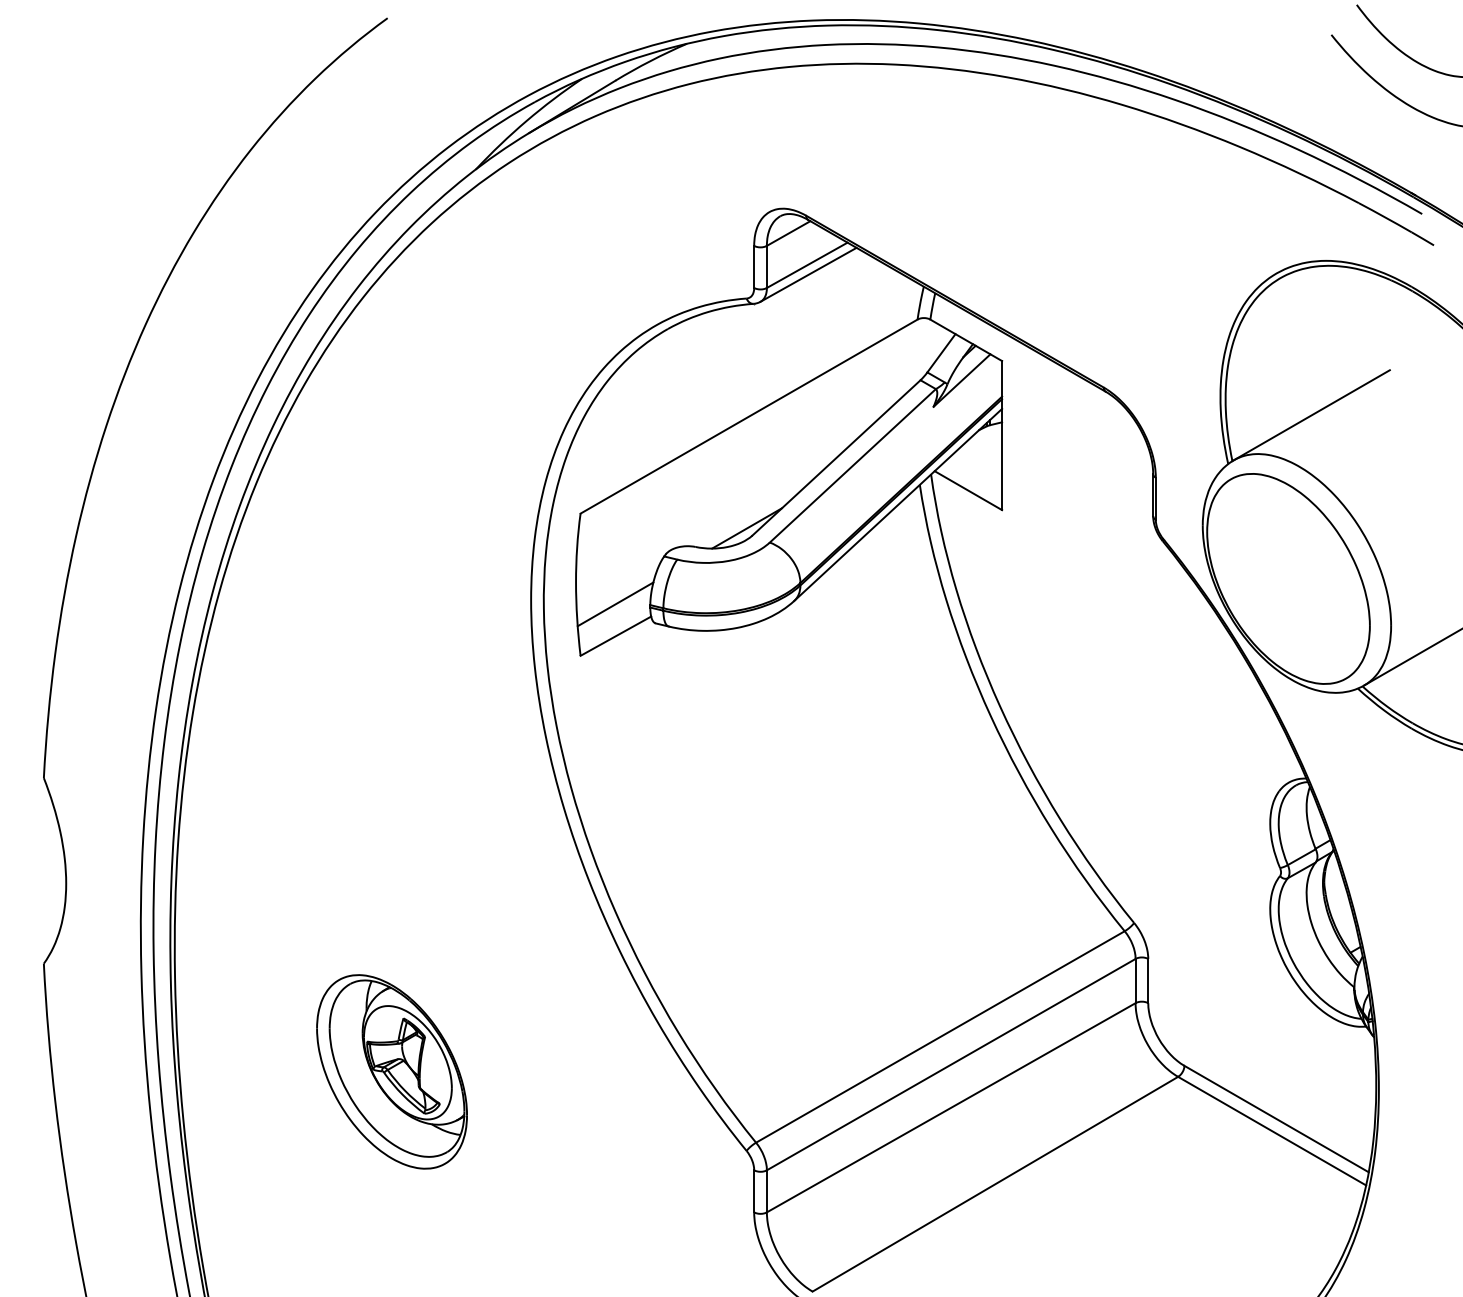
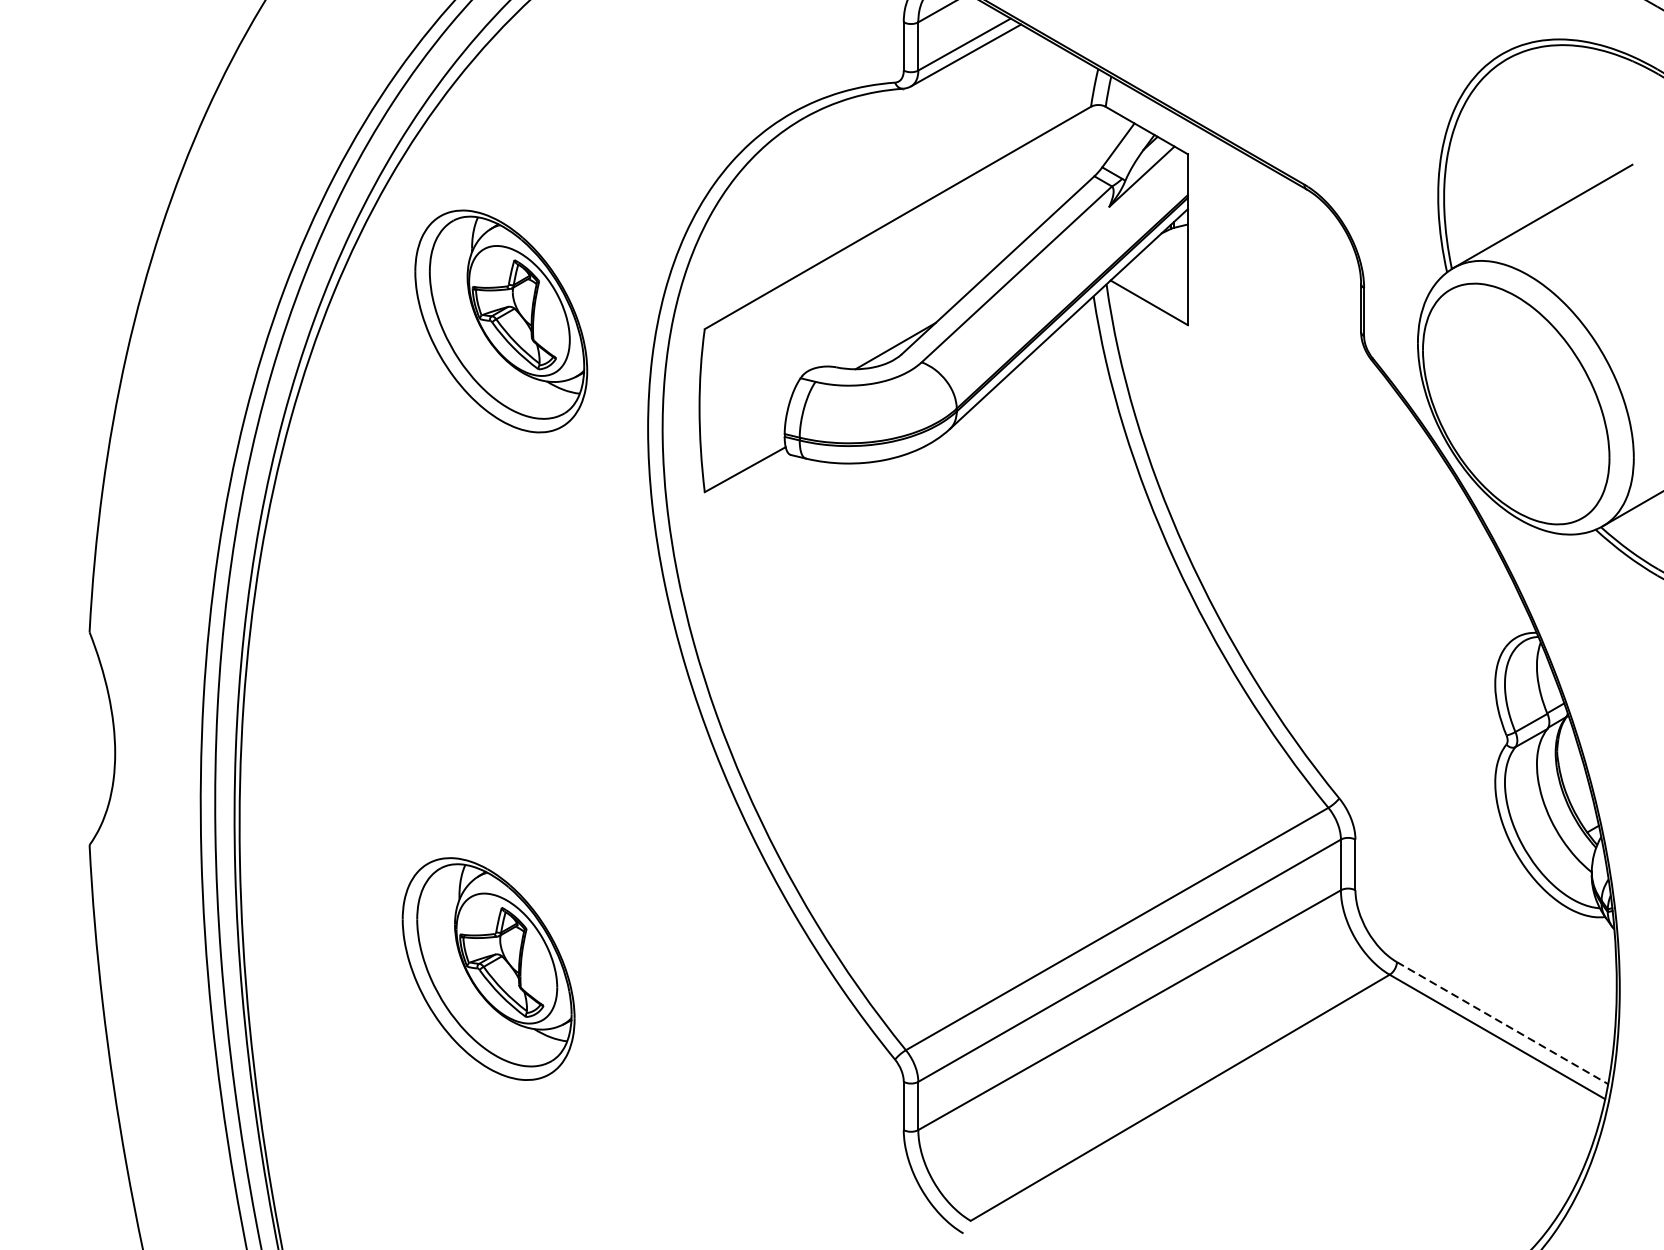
part: (402, 506) -> (500, 321), added
line: (615, 604) -> (744, 433), removed
line: (1277, 1119) -> (1503, 1023), solid -> dashed

